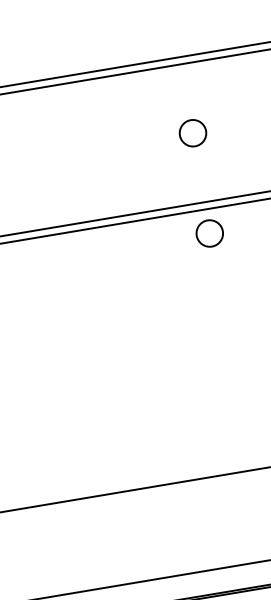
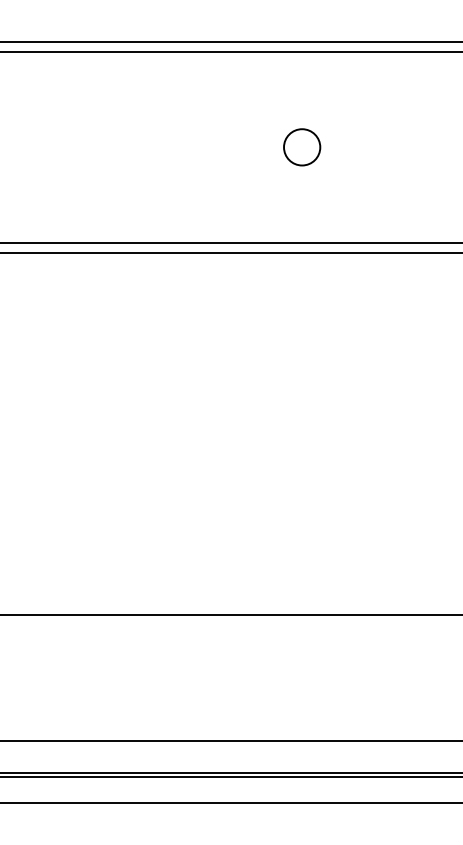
circle: (210, 233) -> (302, 286), removed

